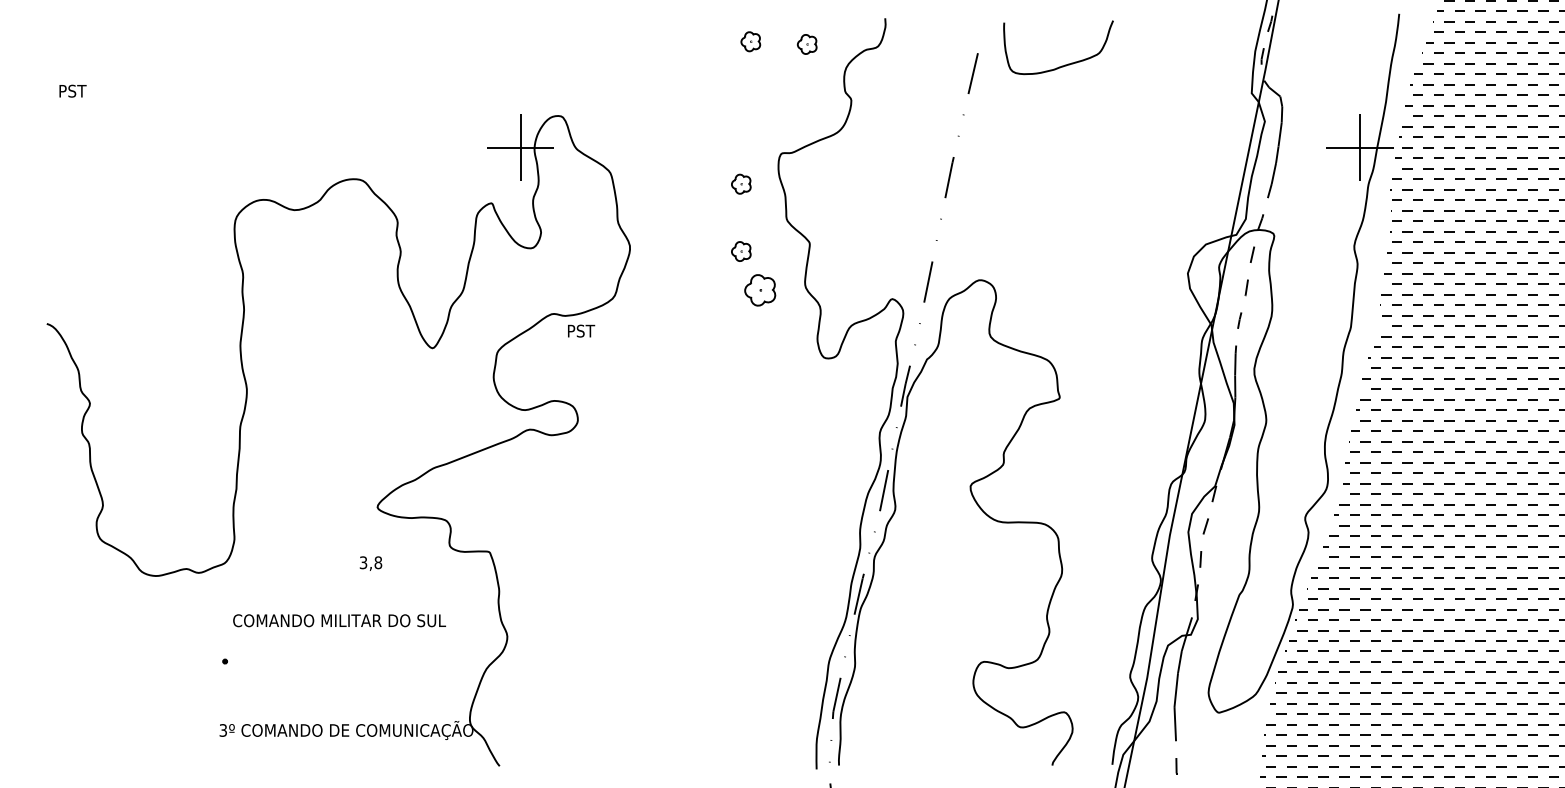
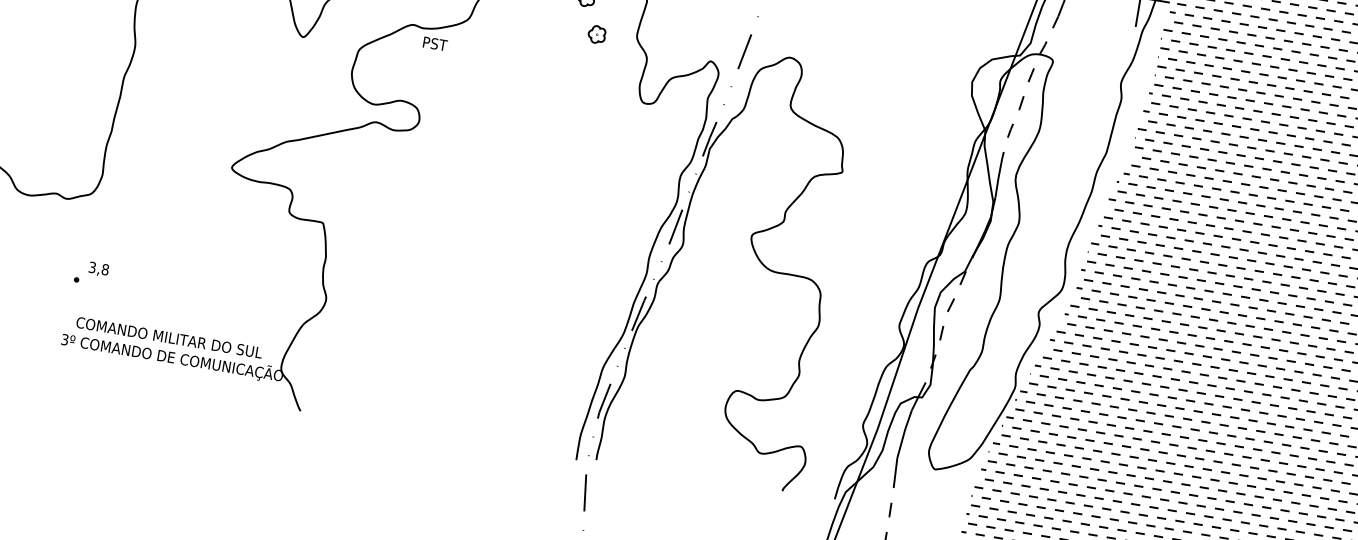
part: (759, 290) -> (596, 34), size x0.62
text: (370, 563) -> (98, 269), moved
text: (339, 620) -> (169, 337), moved

